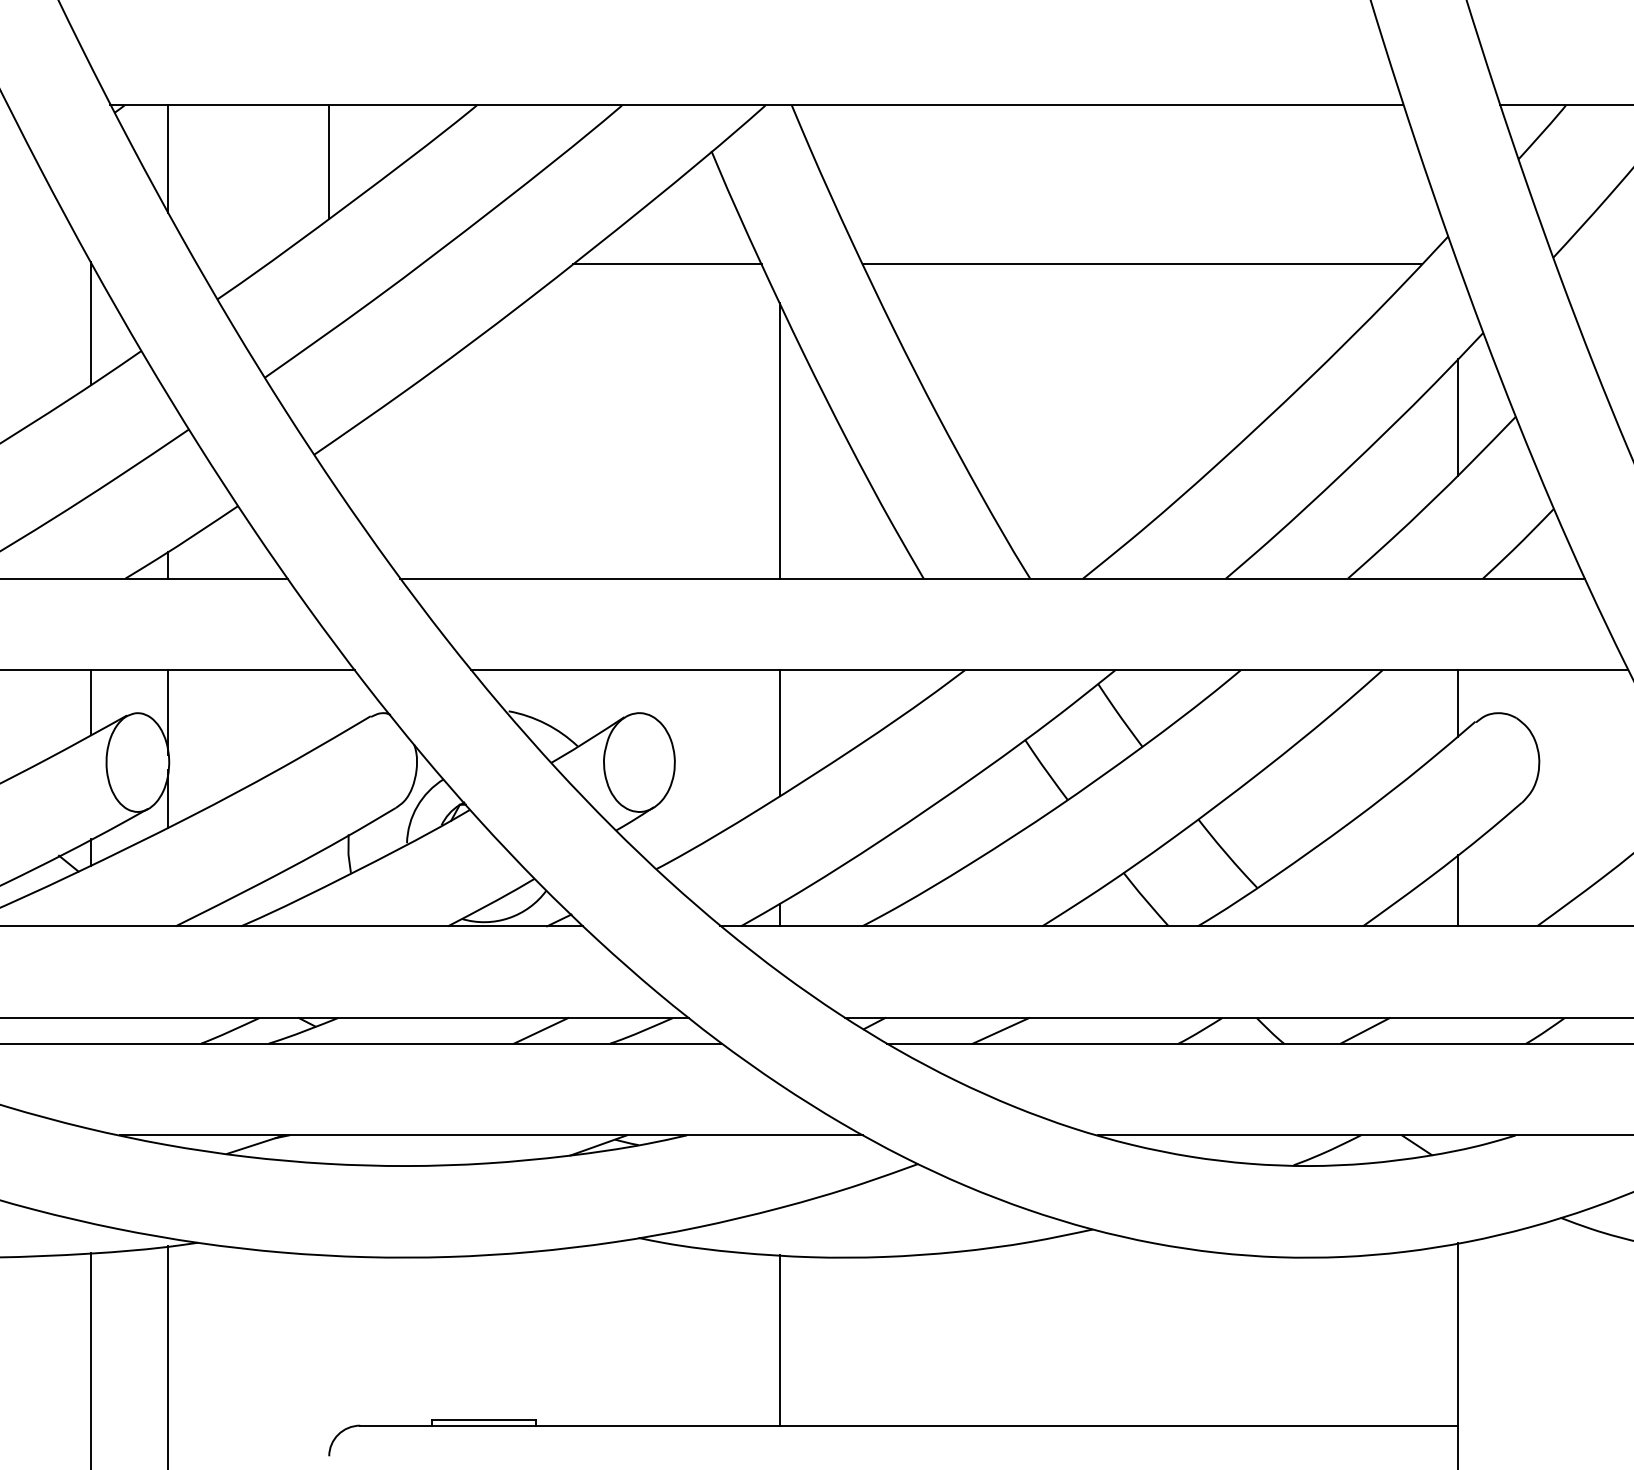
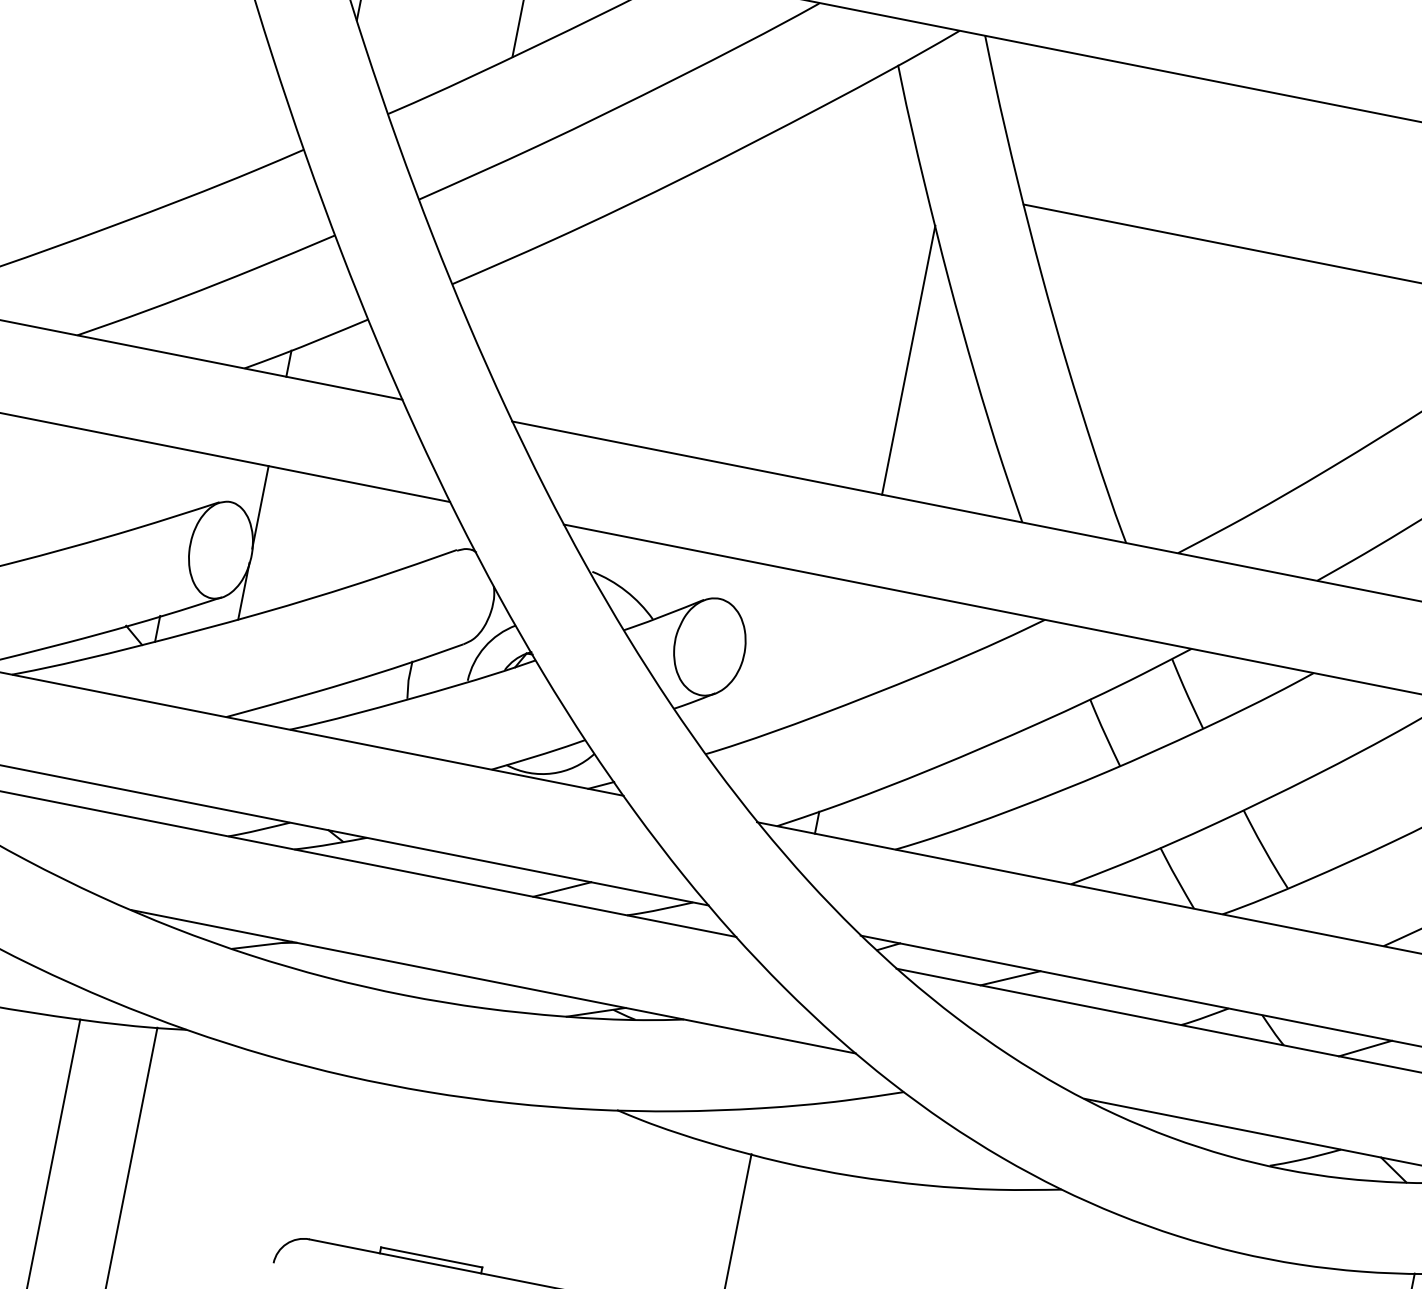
line: (666, 264) -> (832, 166), removed
line: (90, 323) -> (259, 113), removed
line: (90, 702) -> (186, 482), removed
line: (779, 733) -> (851, 645), removed

